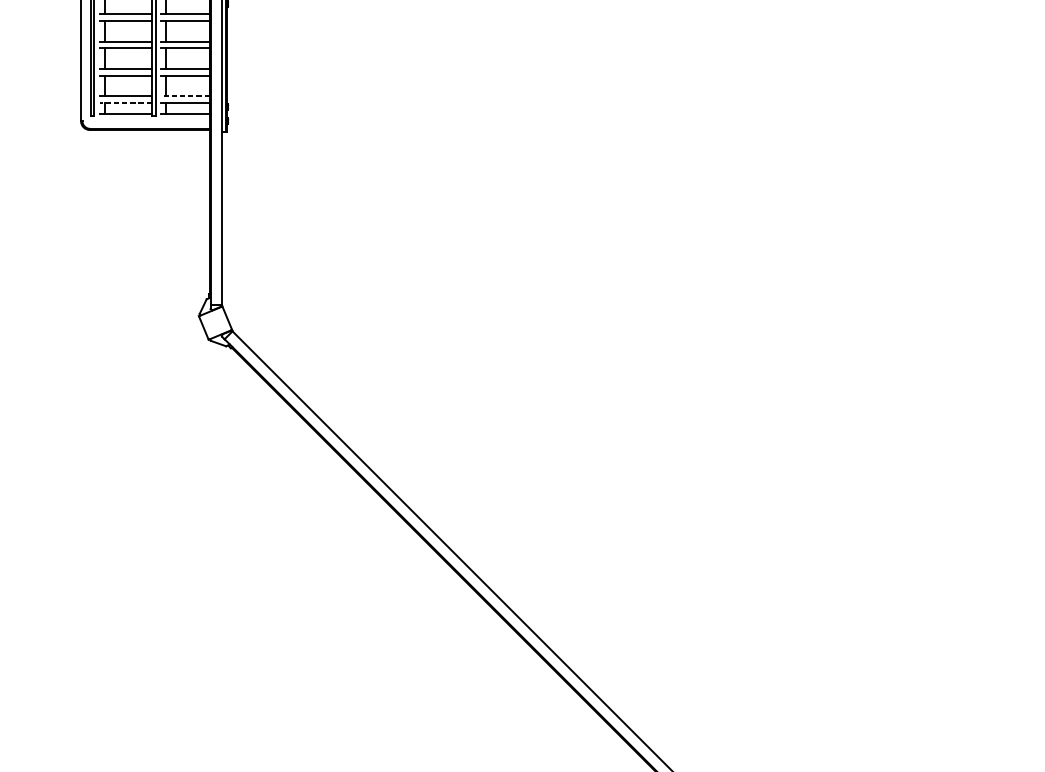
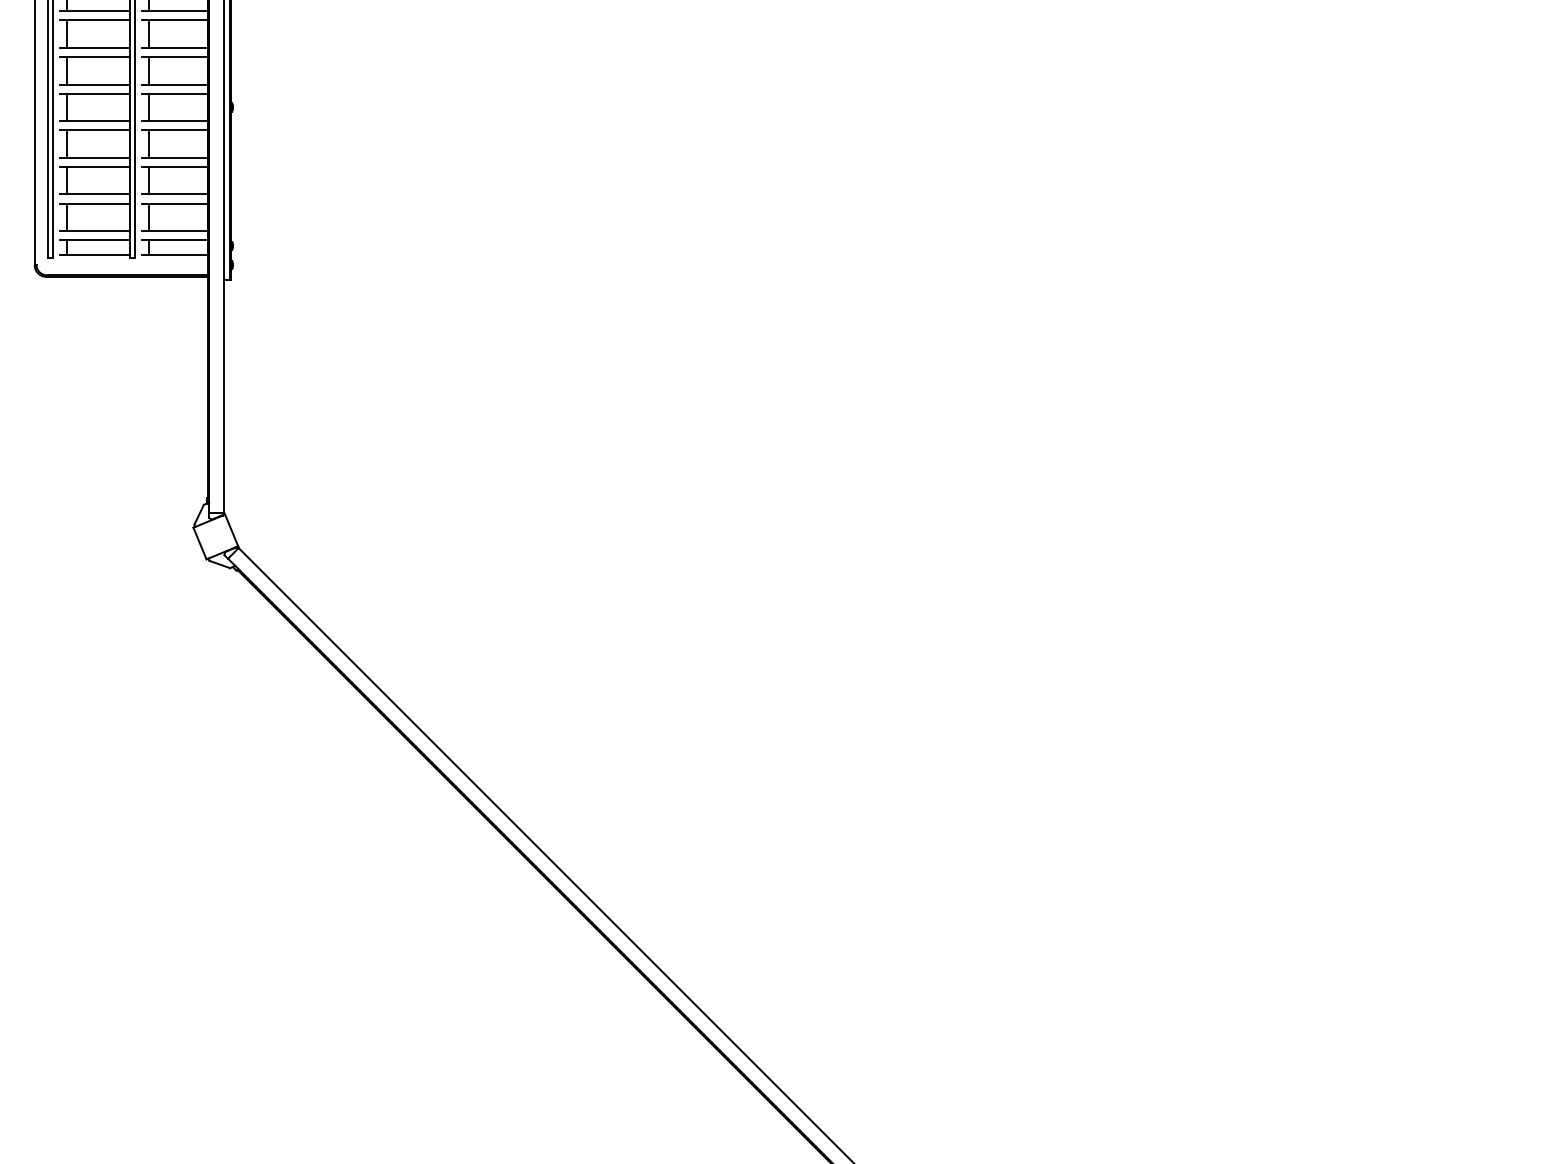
line: (185, 96) -> (175, 231), dashed -> solid
line: (125, 102) -> (94, 240), dashed -> solid

